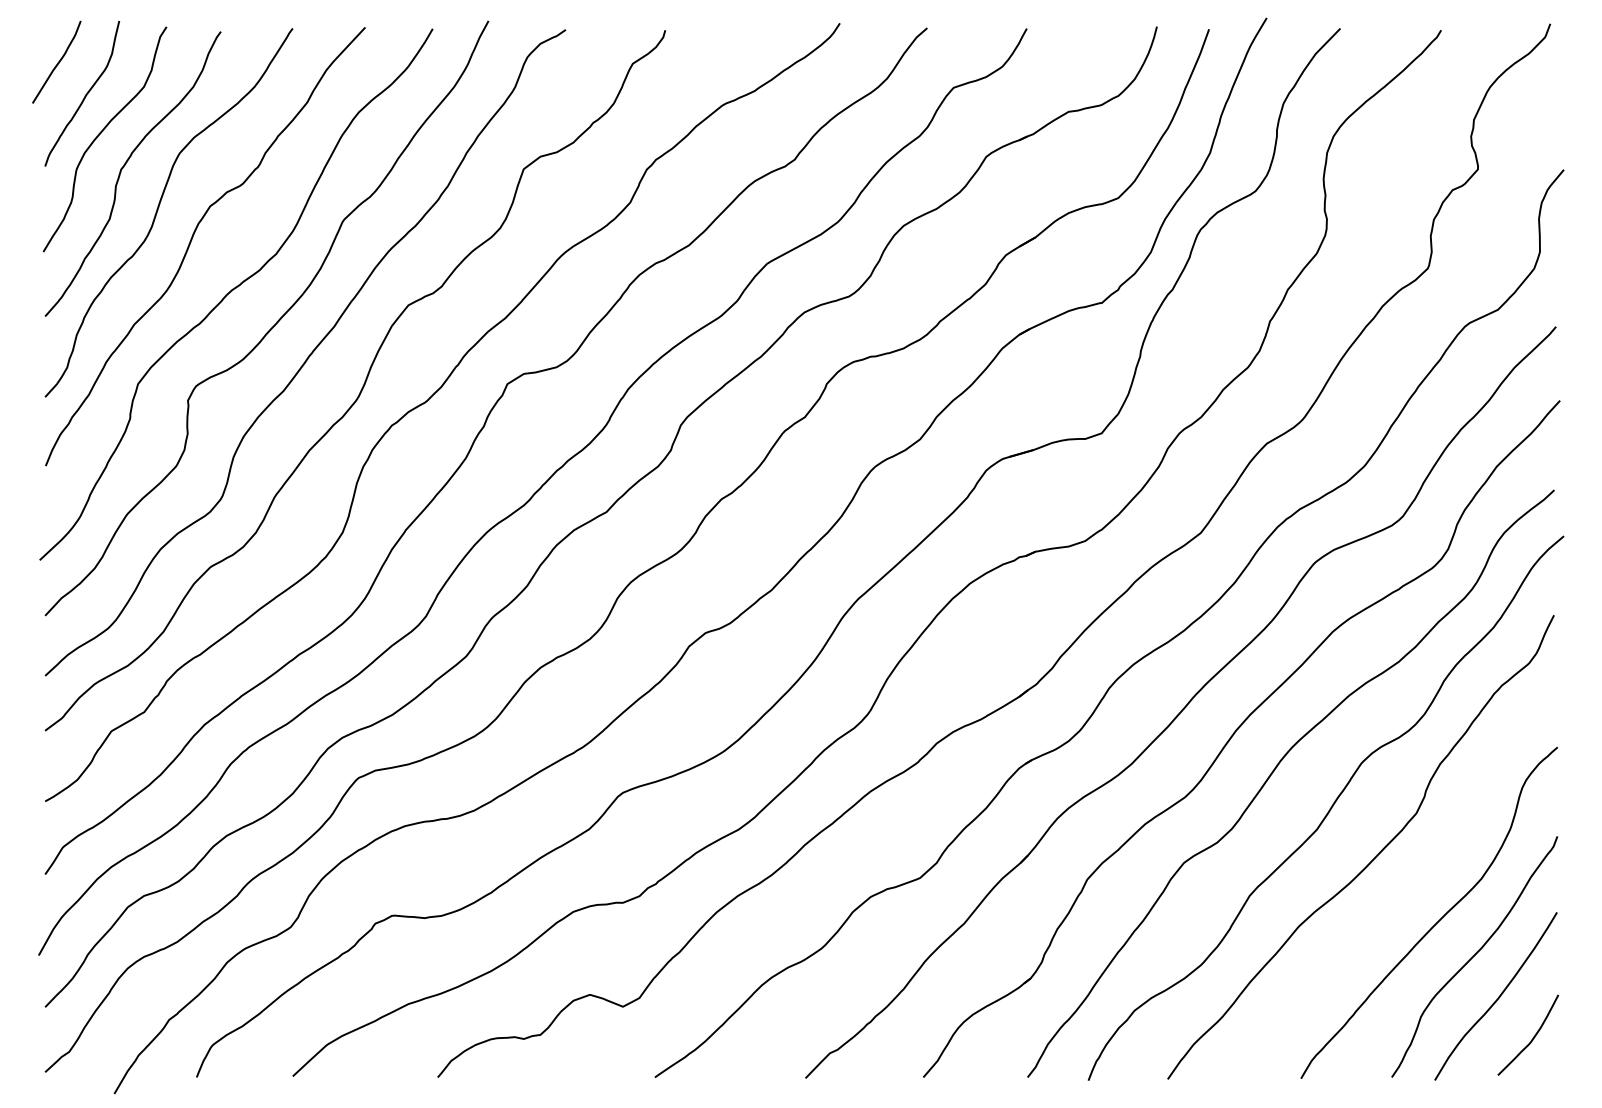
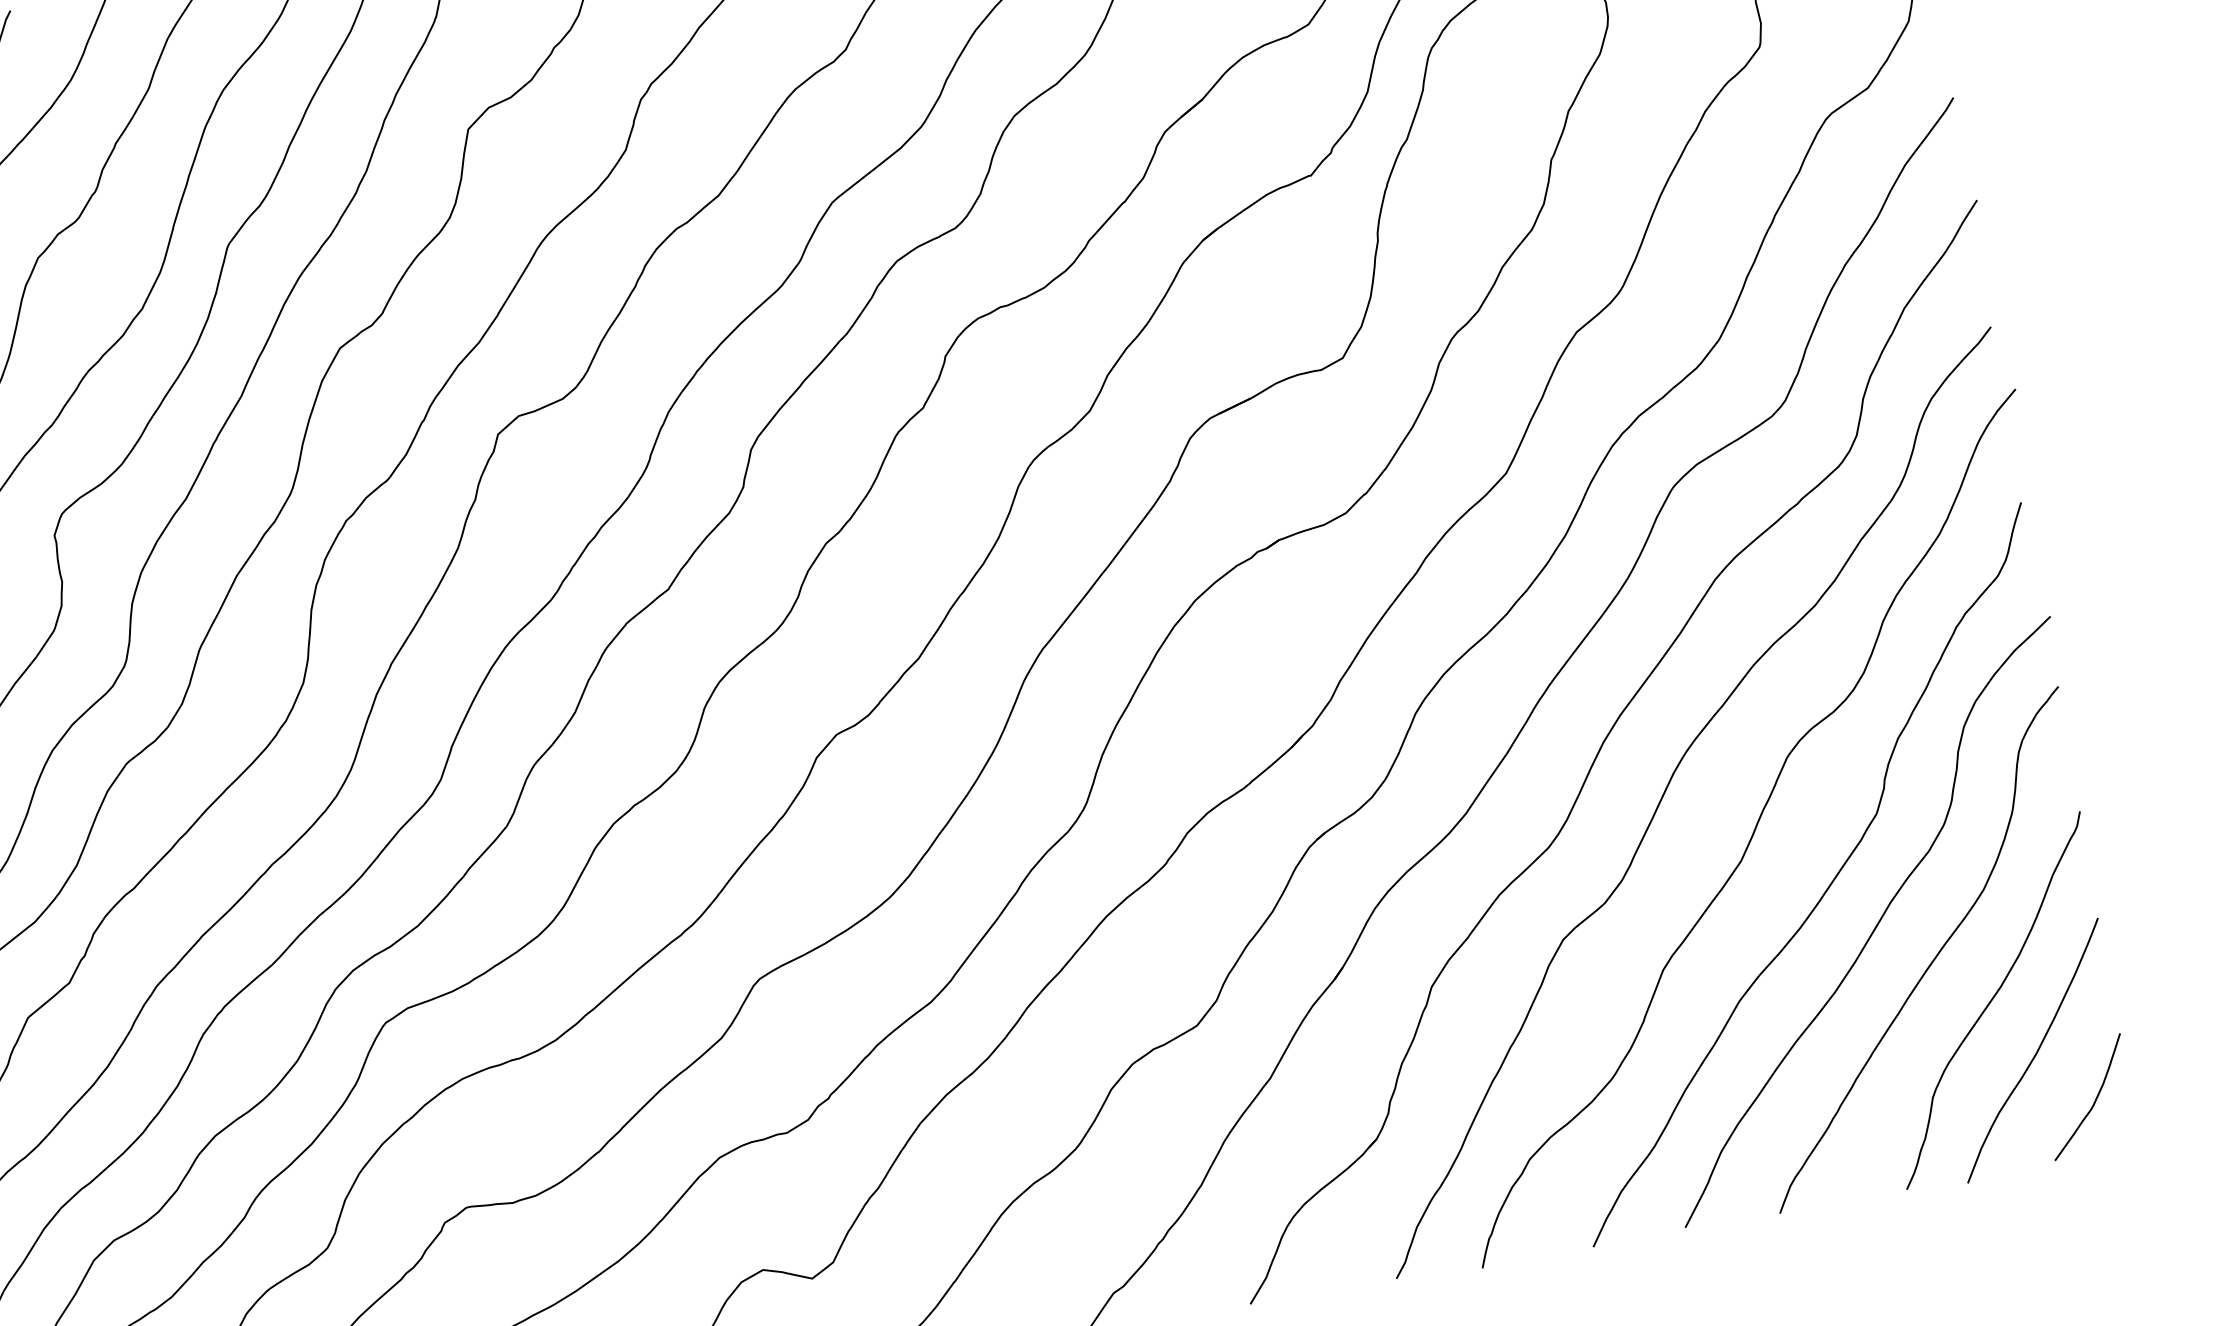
curve: (1401, 891) -> (1874, 926), added

